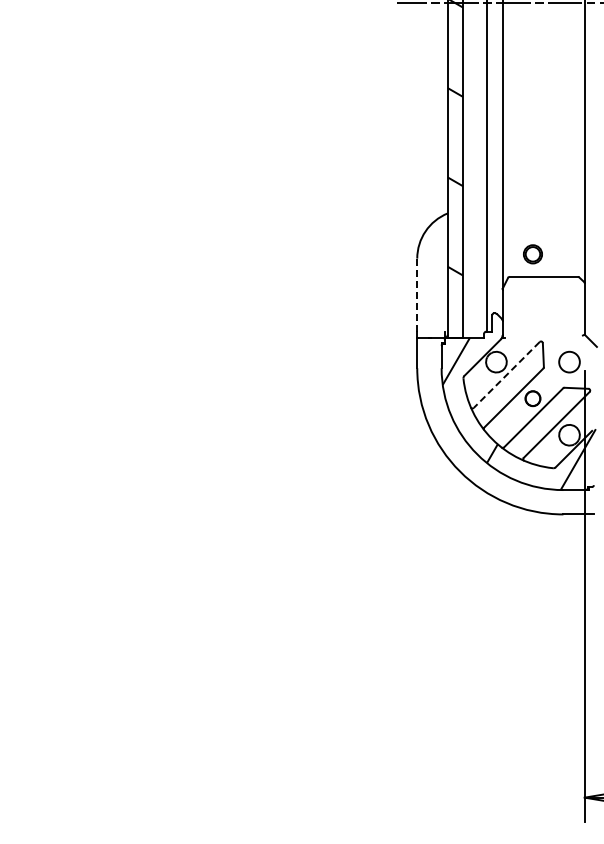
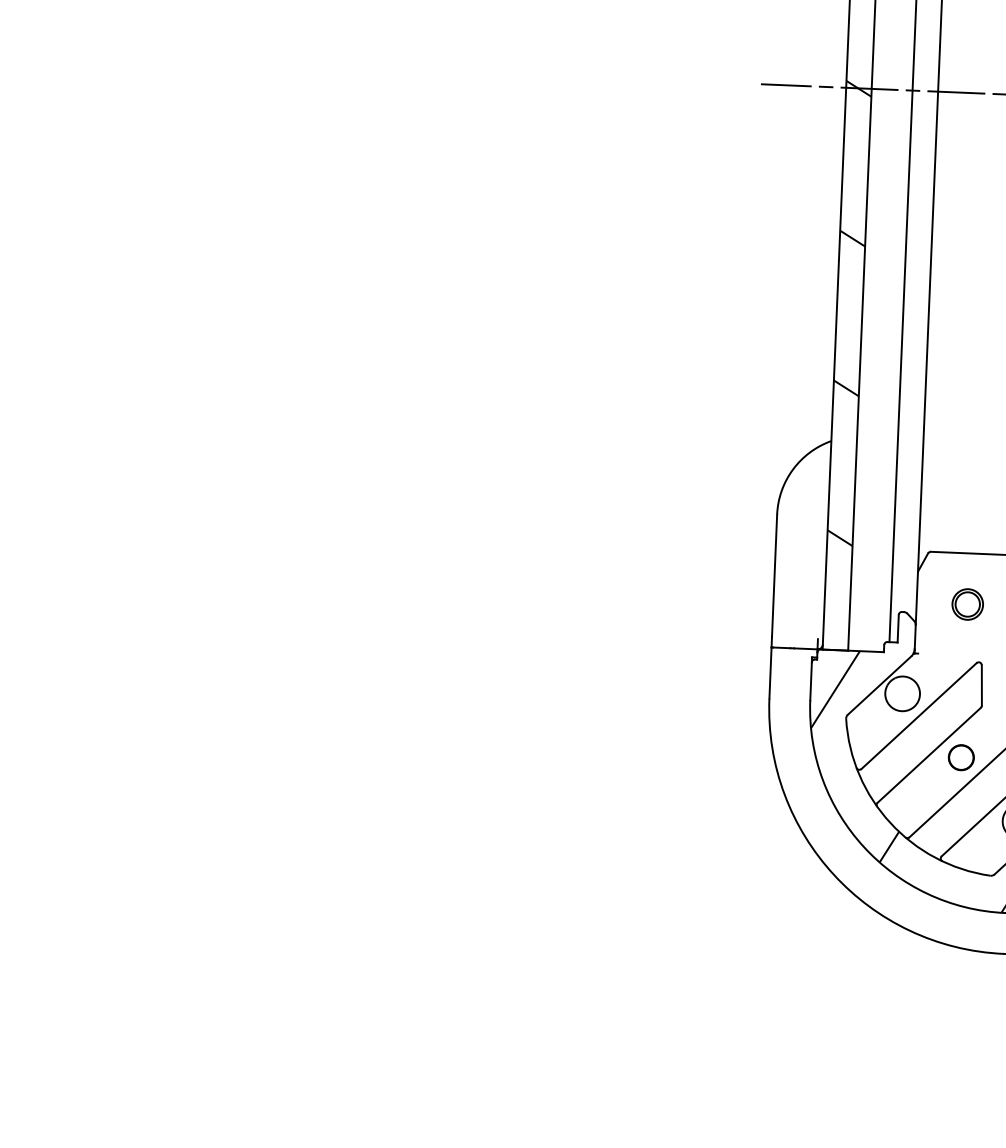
part: (532, 254) -> (966, 604), moved
line: (417, 295) -> (774, 576), dashed -> solid
line: (506, 374) -> (918, 715), dashed -> solid

